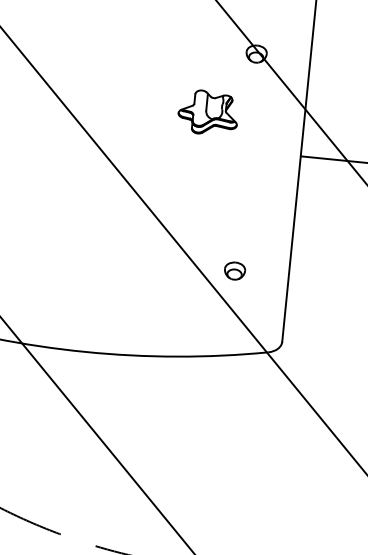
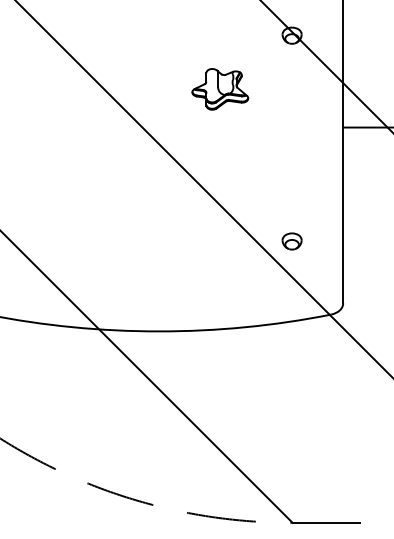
part: (208, 113) -> (220, 89), moved

